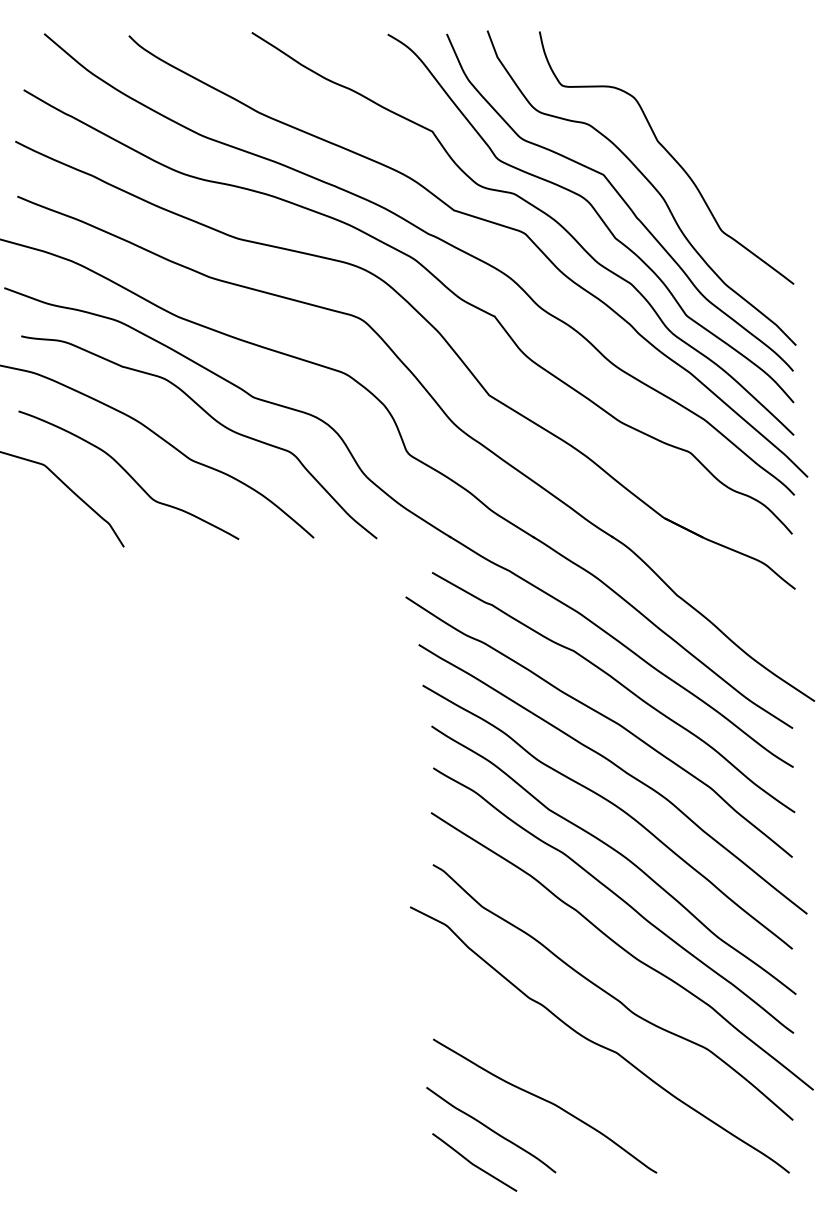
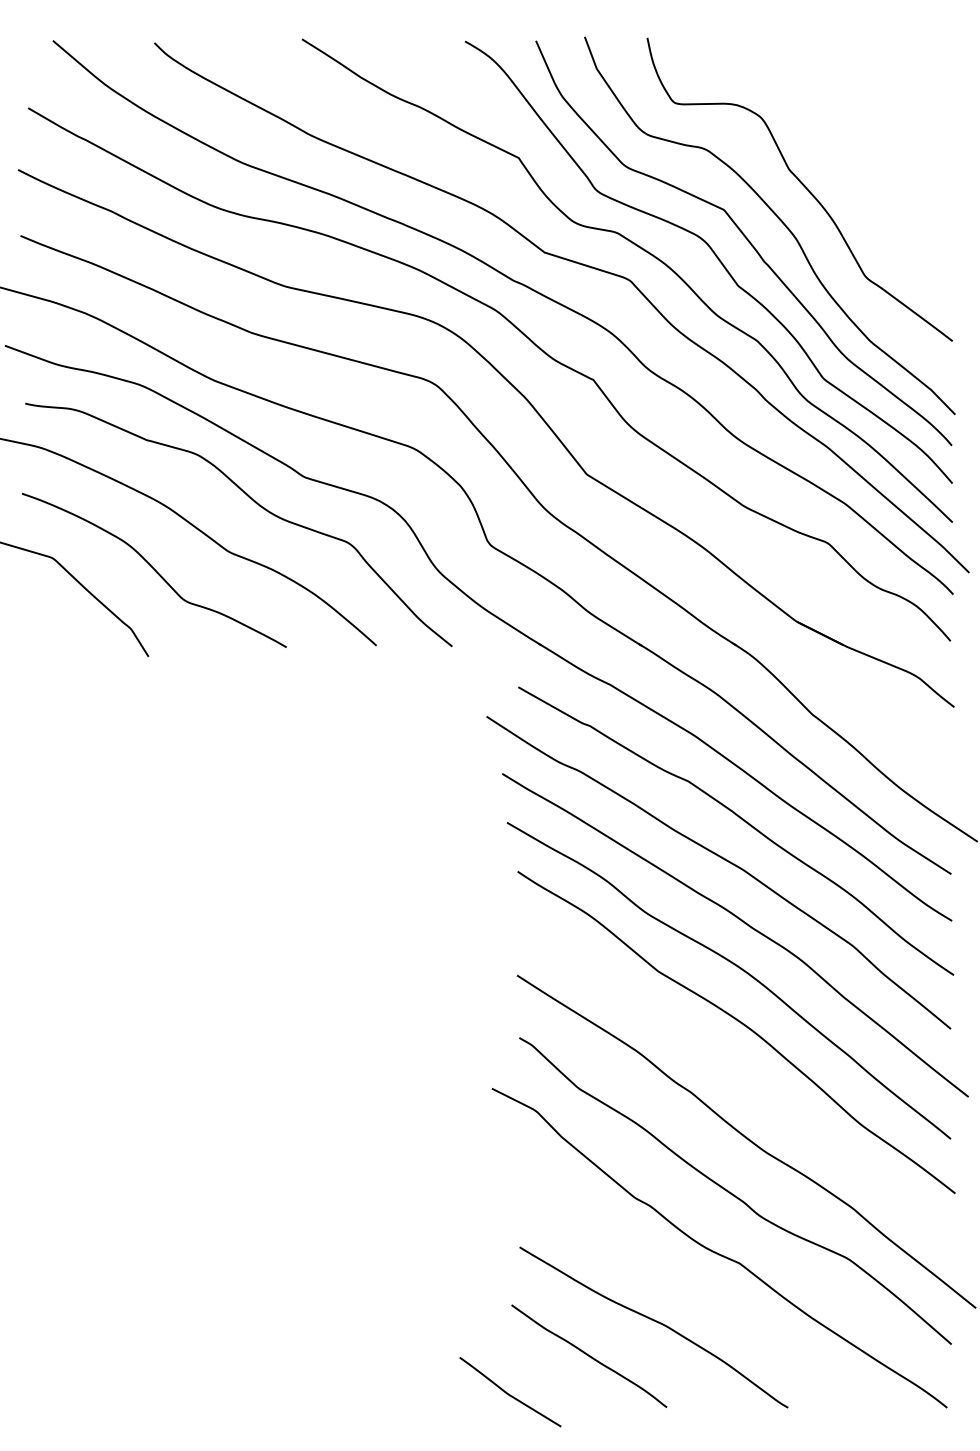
curve: (616, 896) -> (739, 1075), removed
curve: (474, 1164) -> (510, 1394), moved

